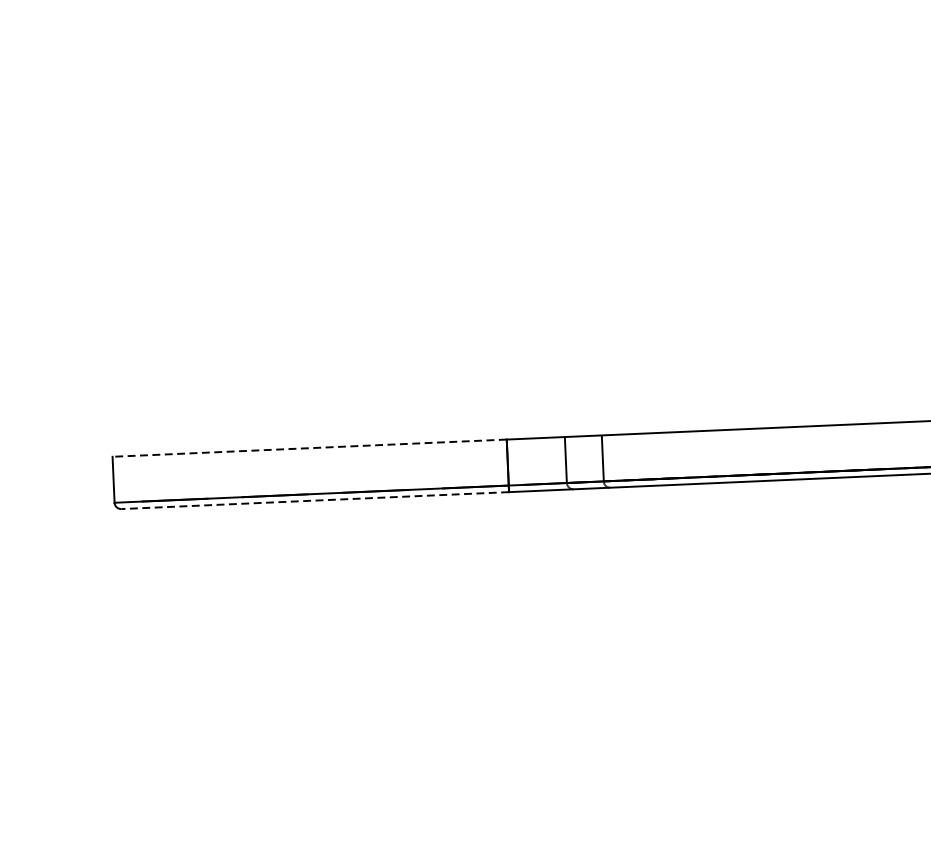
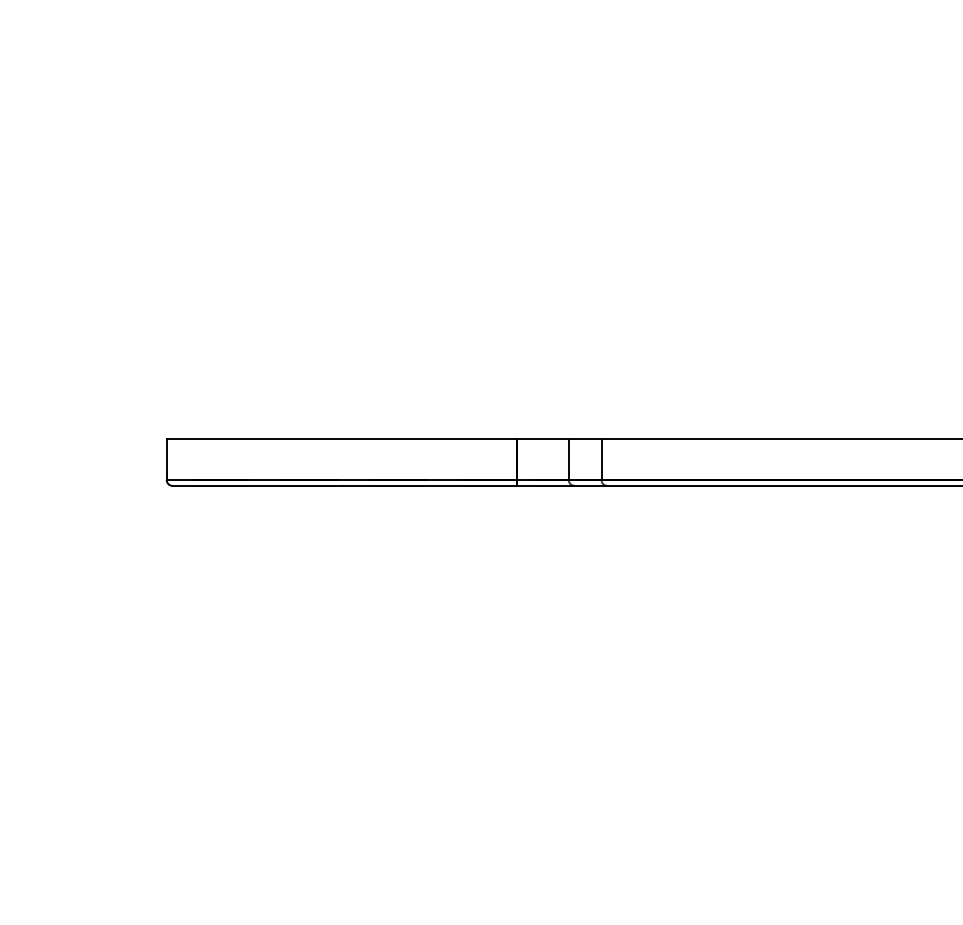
line: (309, 448) -> (341, 439), dashed -> solid
line: (314, 500) -> (344, 485), dashed -> solid

